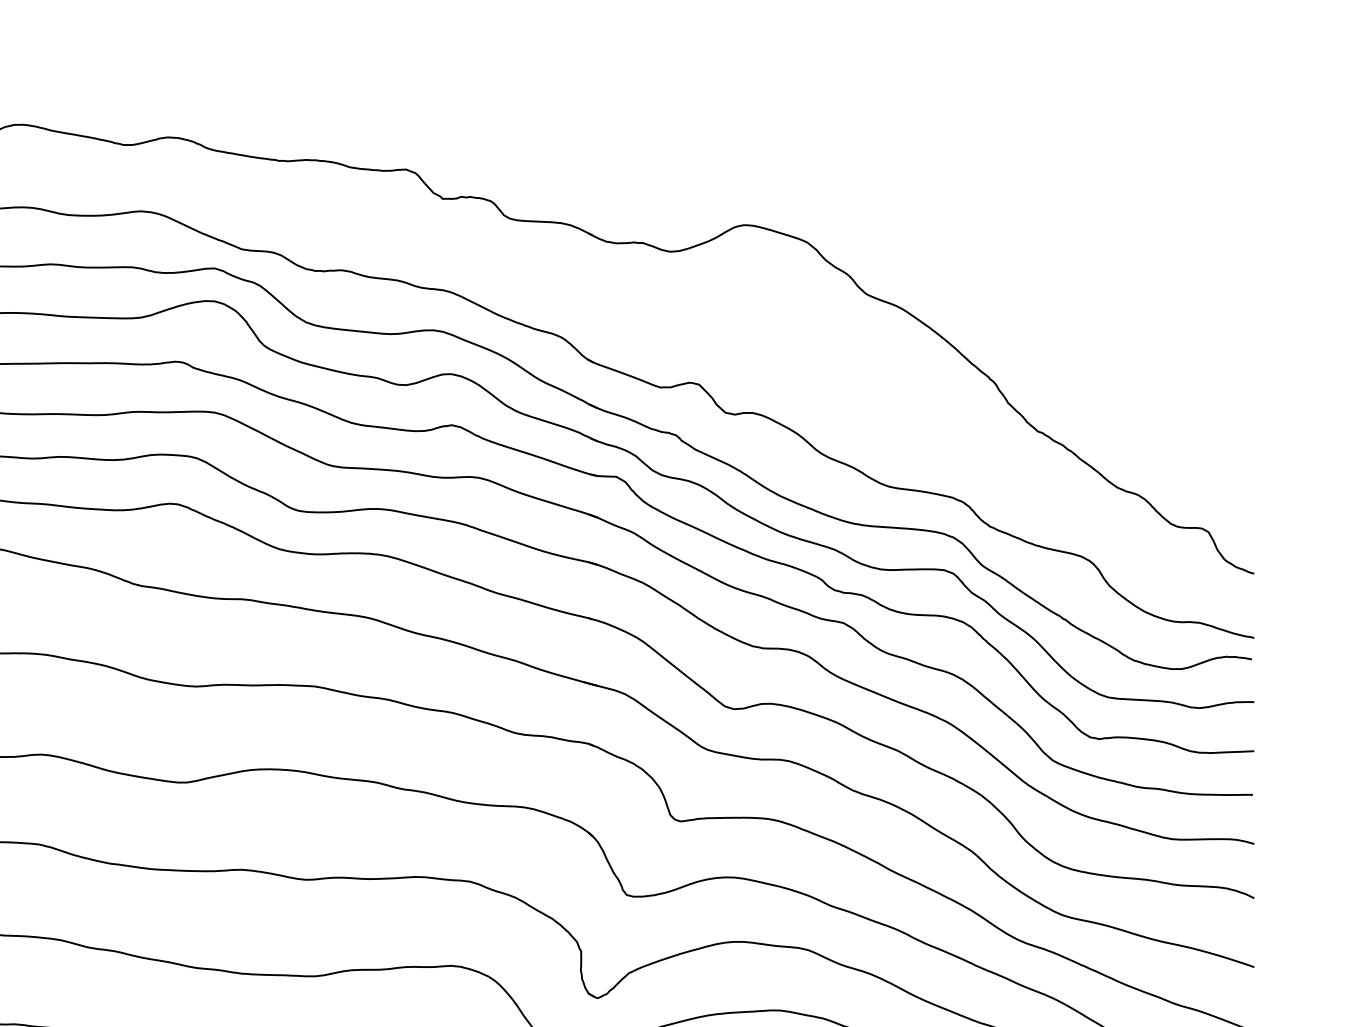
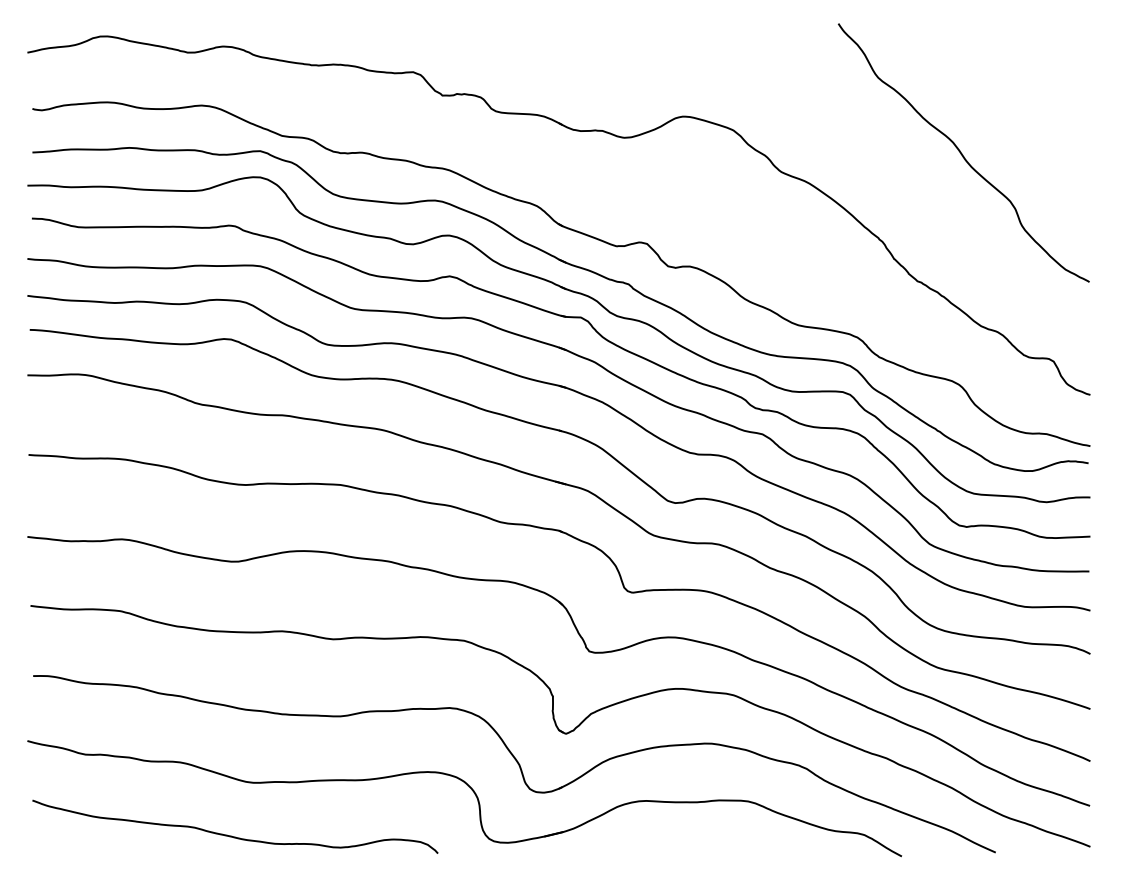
curve: (1094, 271) -> (962, 153), added

